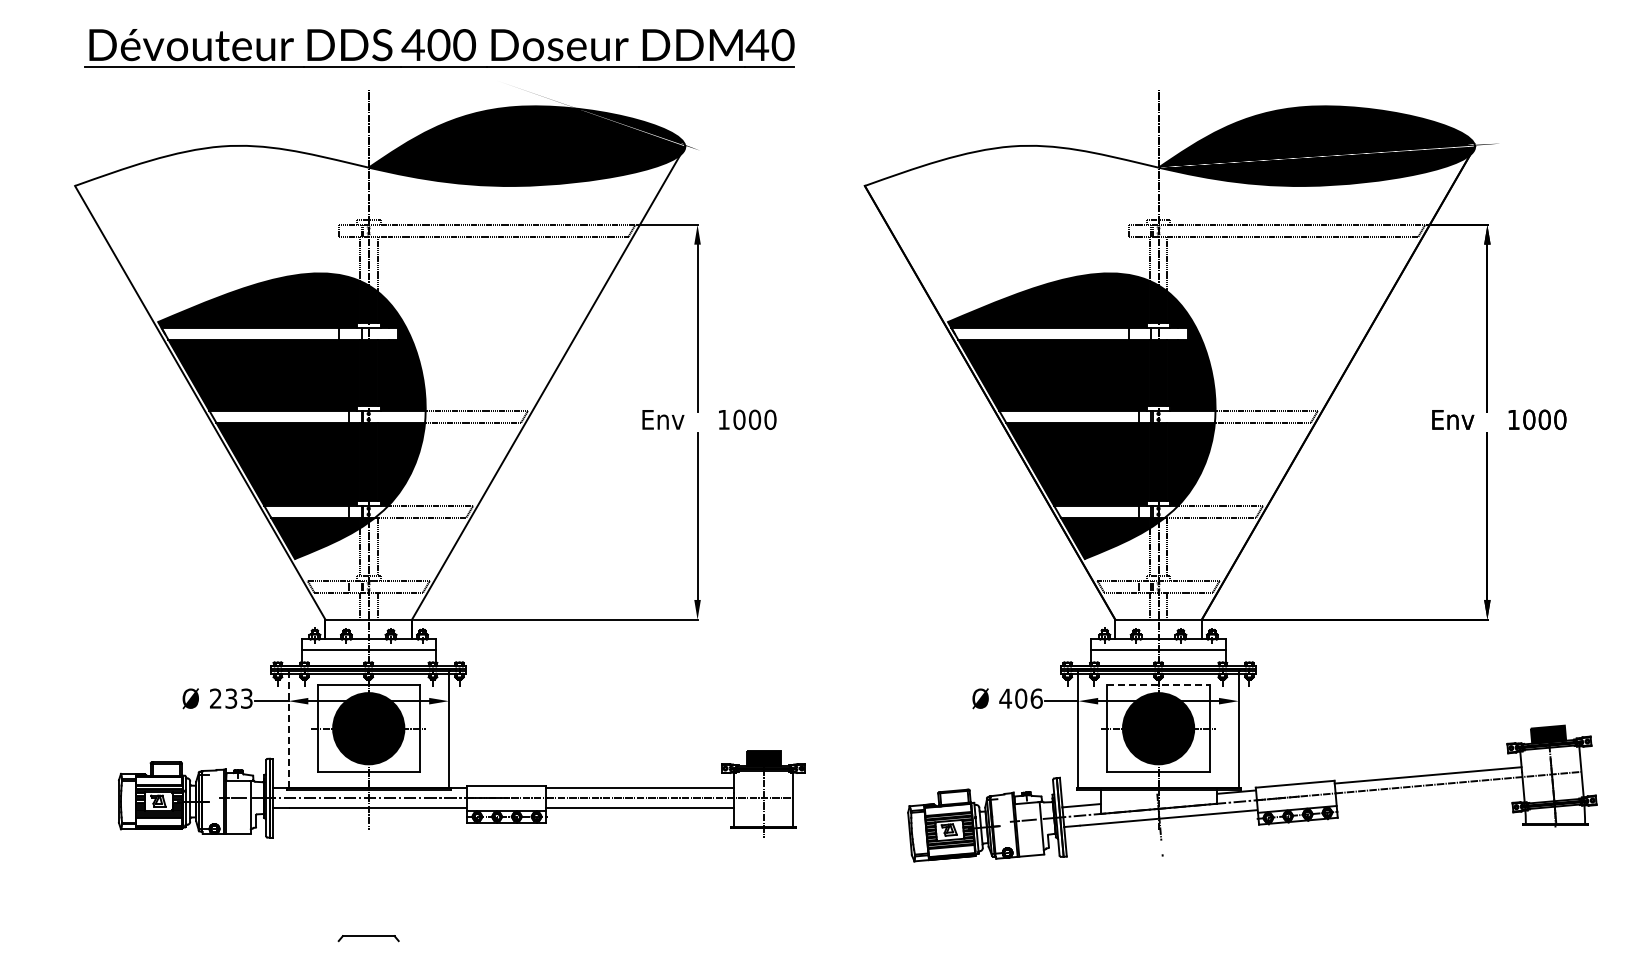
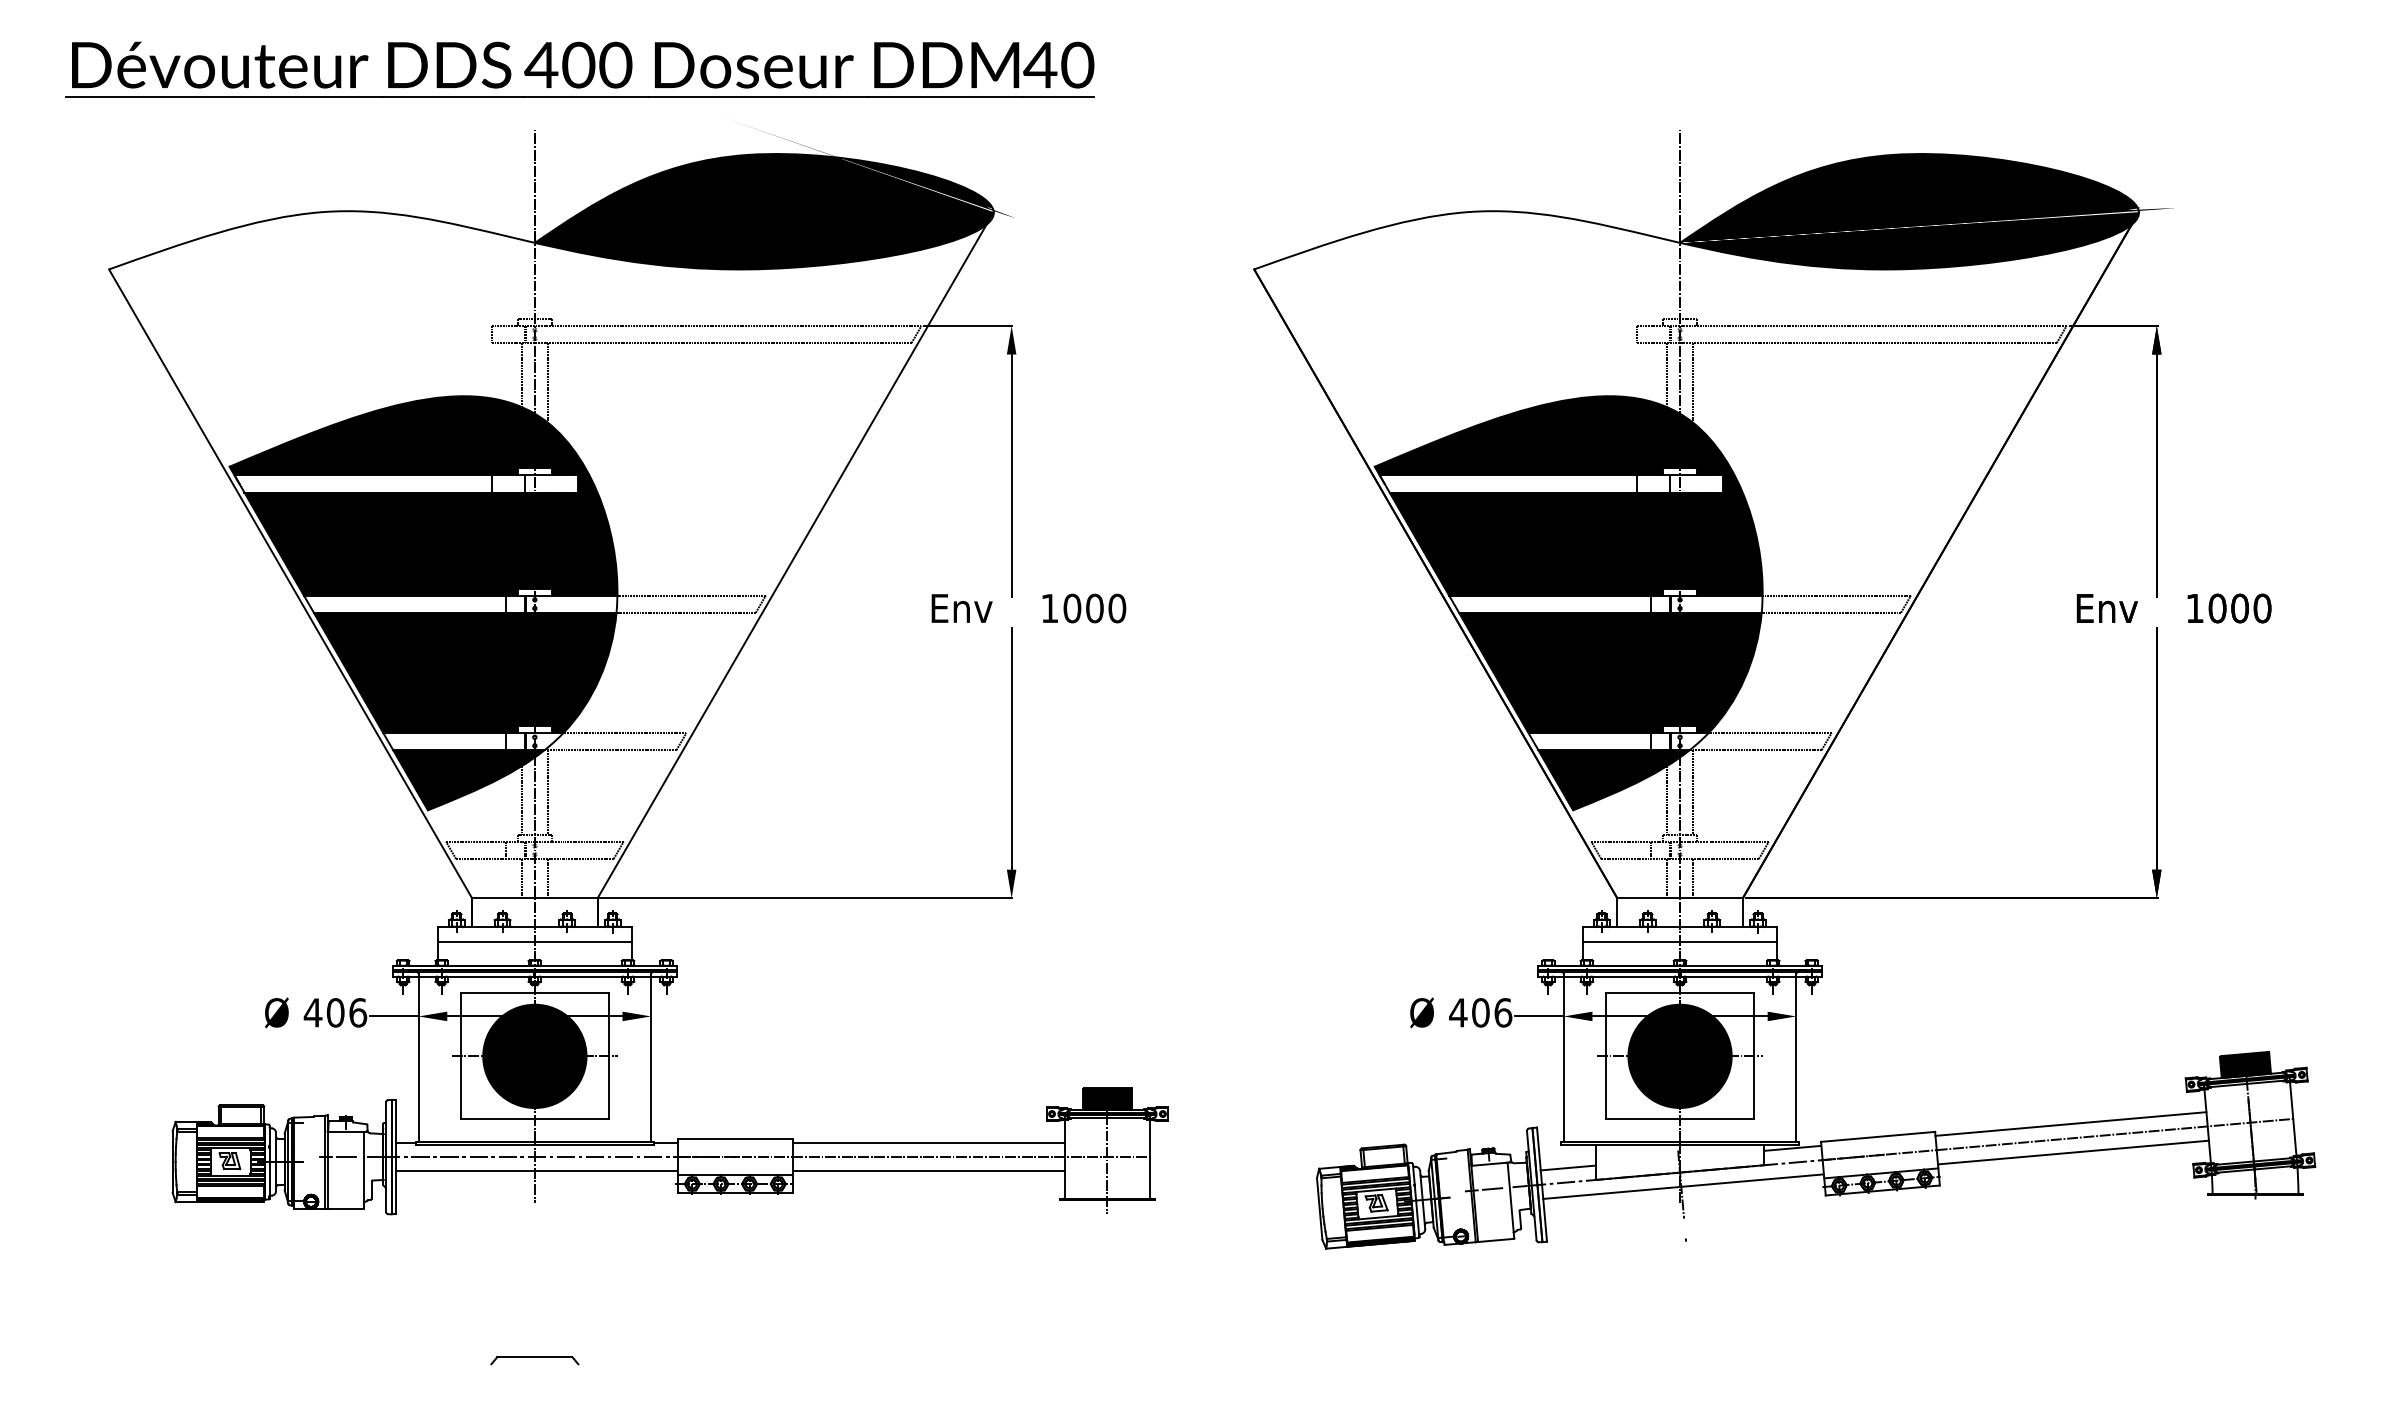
part: (439, 48) -> (579, 70), moved
line: (1159, 685) -> (1681, 993), dashed -> solid
text: (231, 698) -> (335, 1012), 233 -> 406
line: (288, 729) -> (418, 1057), dashed -> solid
line: (1429, 794) -> (2072, 1151), added

